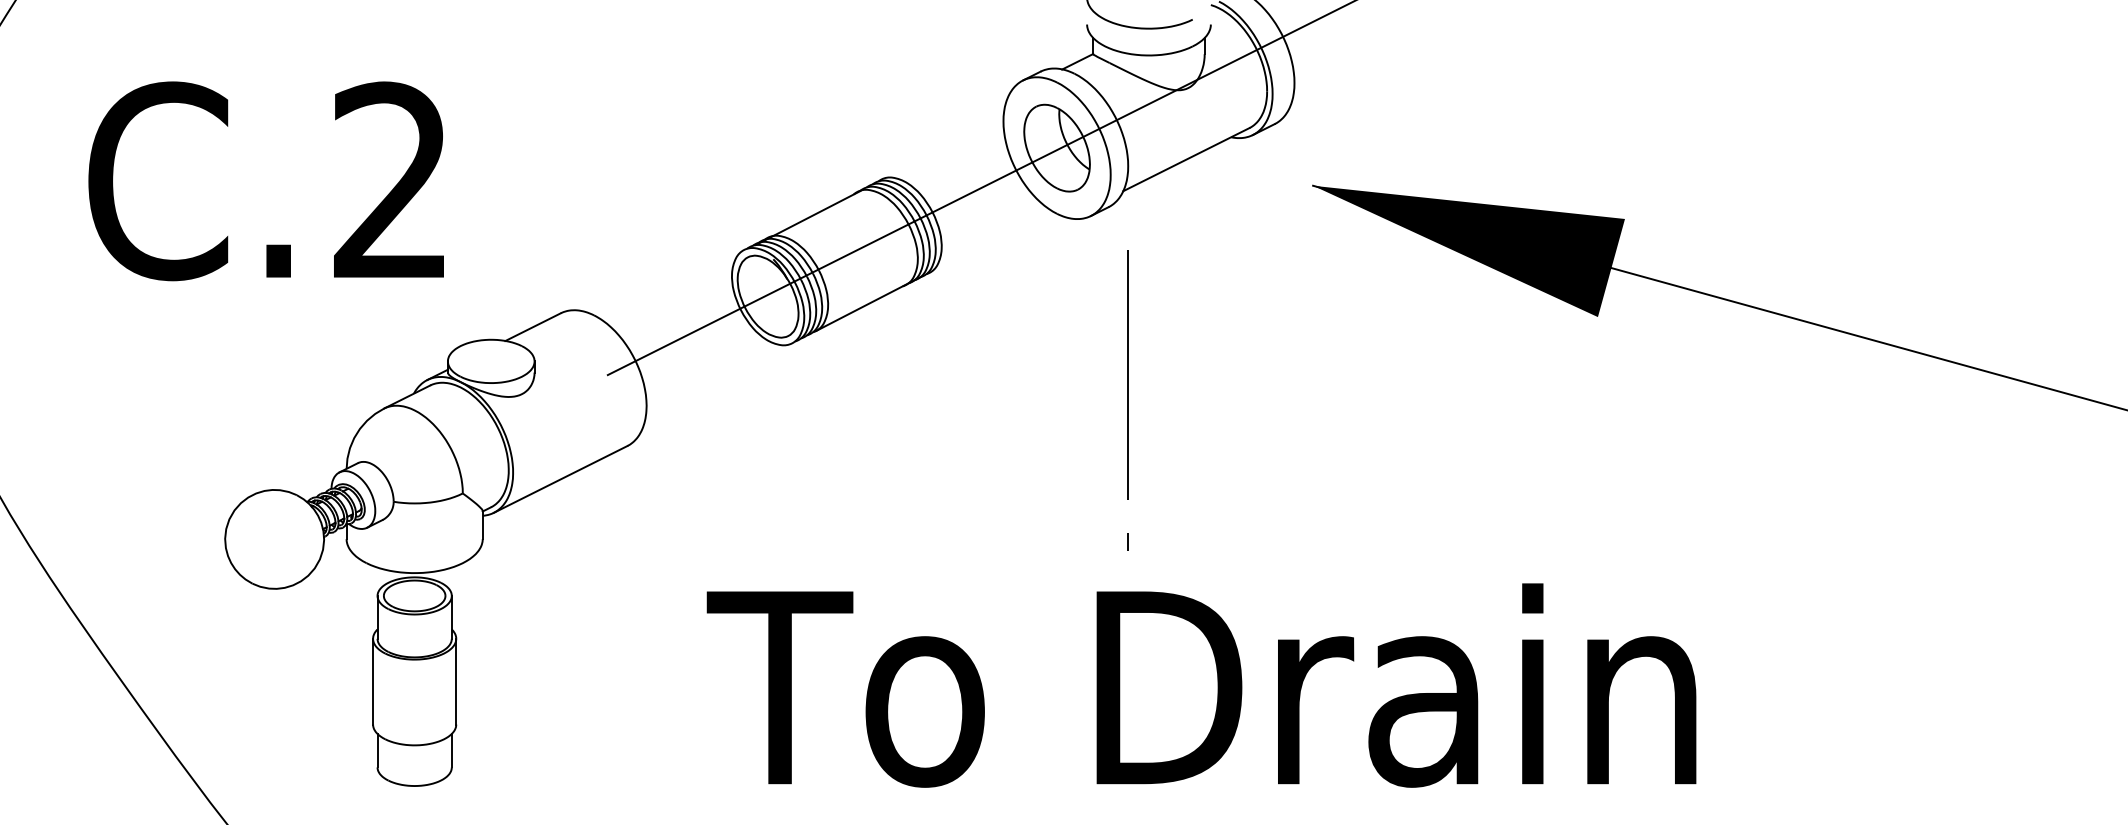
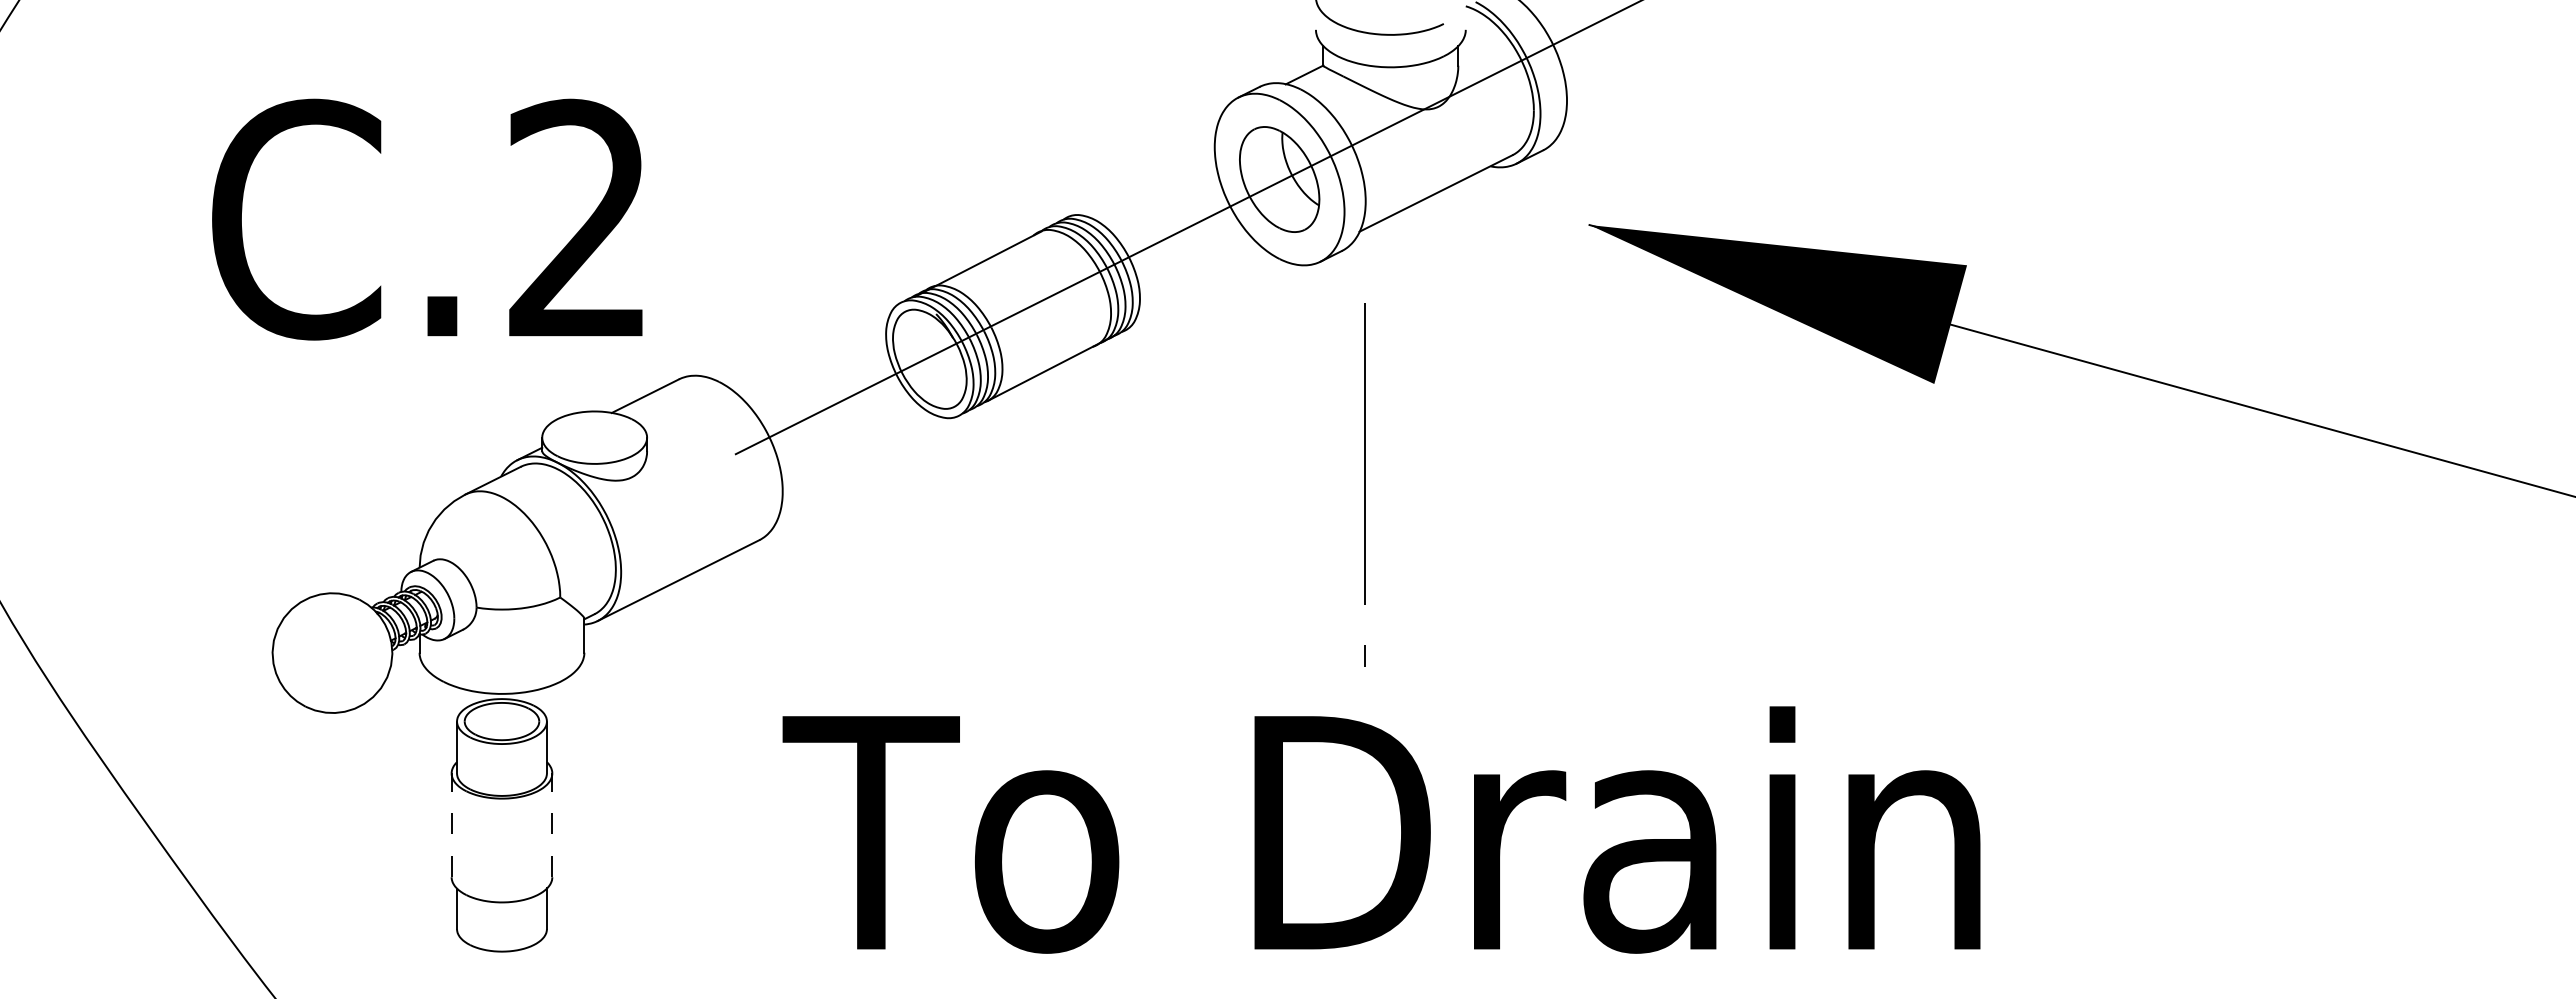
text: (266, 181) -> (427, 219), moved
line: (372, 681) -> (451, 825), solid -> dashed
line: (456, 681) -> (552, 825), solid -> dashed
text: (1201, 685) -> (1381, 829), moved

